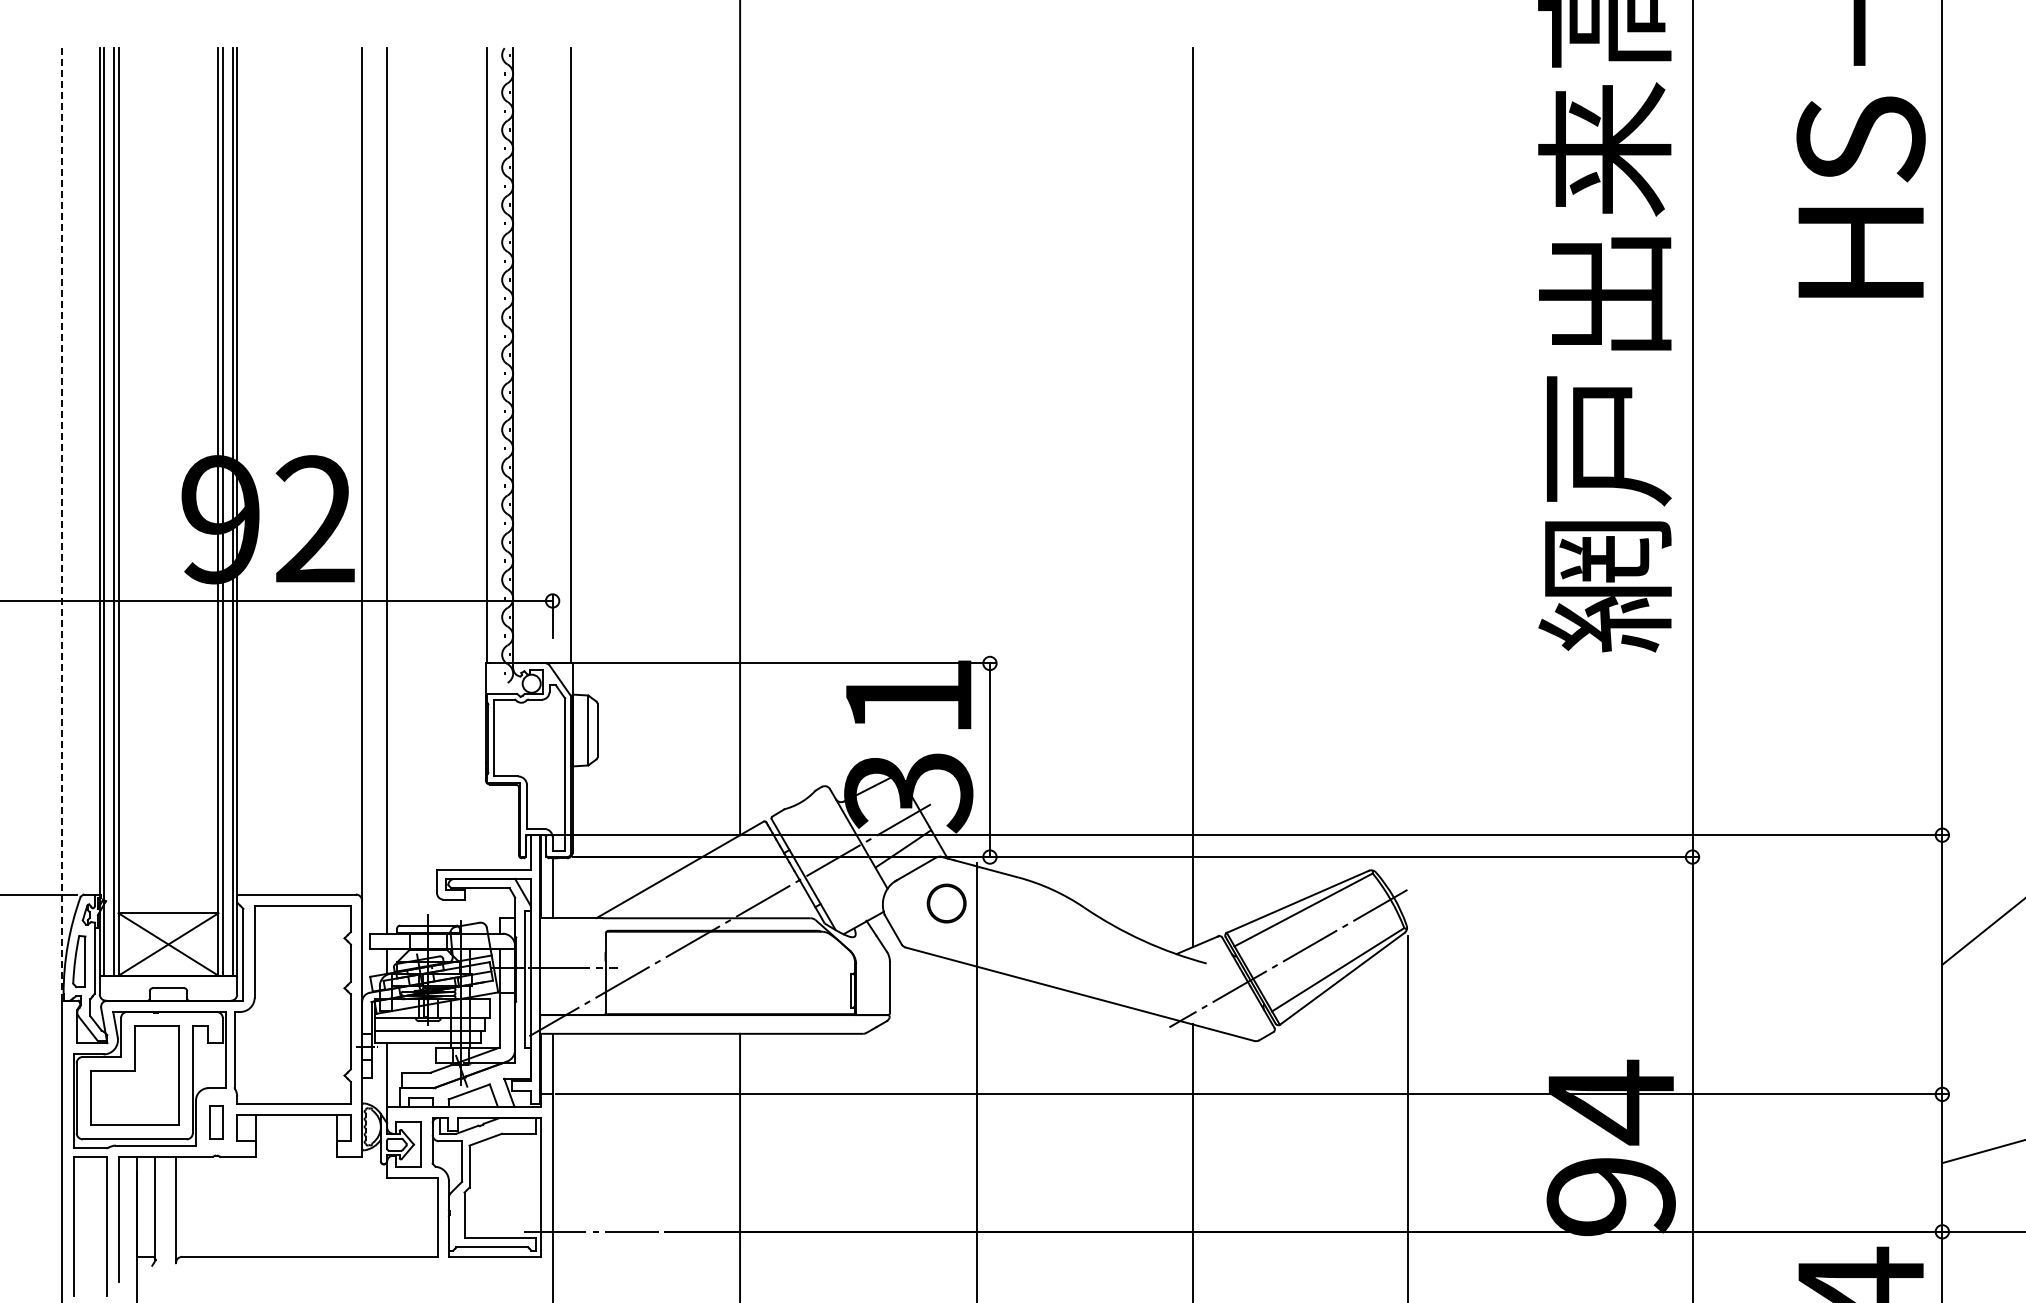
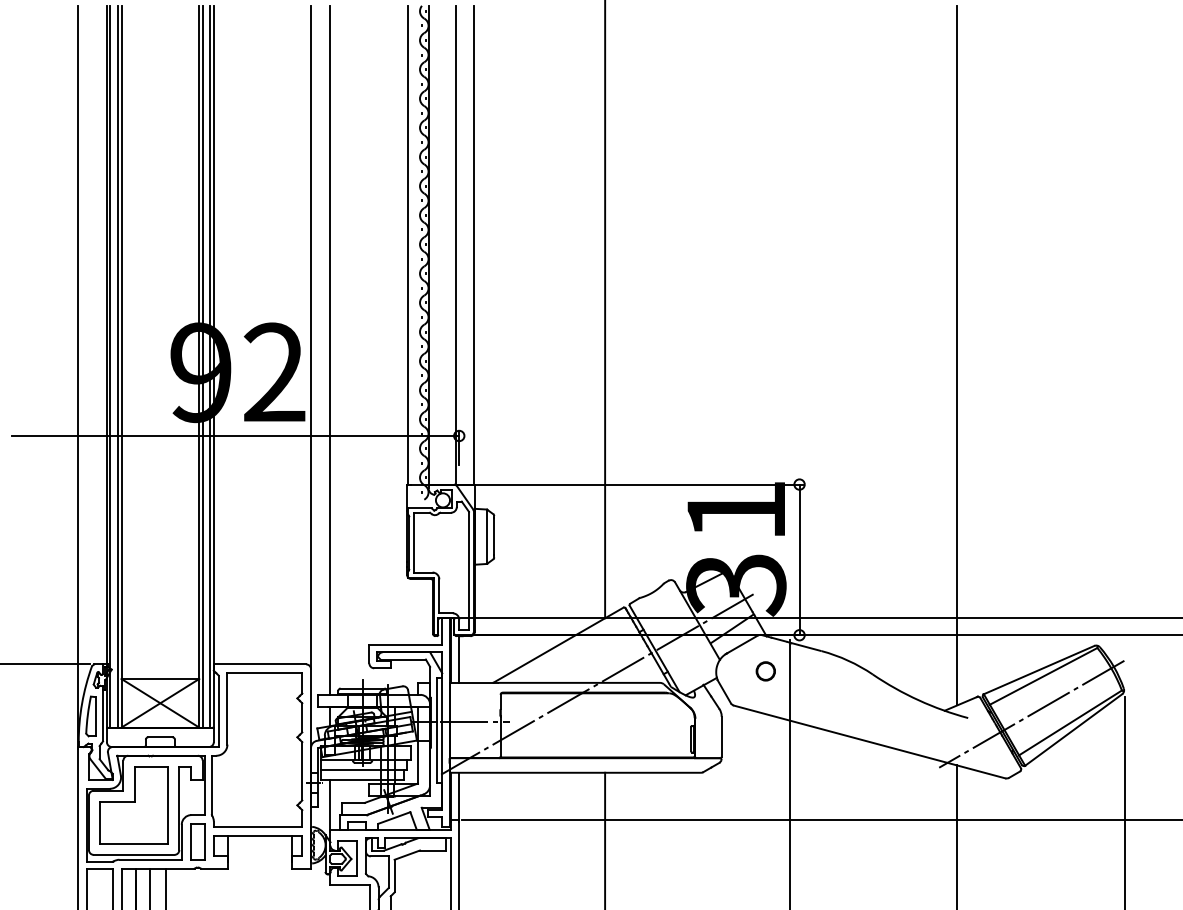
line: (548, 355) -> (456, 244), added
line: (62, 526) -> (77, 378), dashed -> solid
part: (946, 903) -> (765, 671), size x0.62
part: (216, 1122) -> (197, 841), size x1.43

